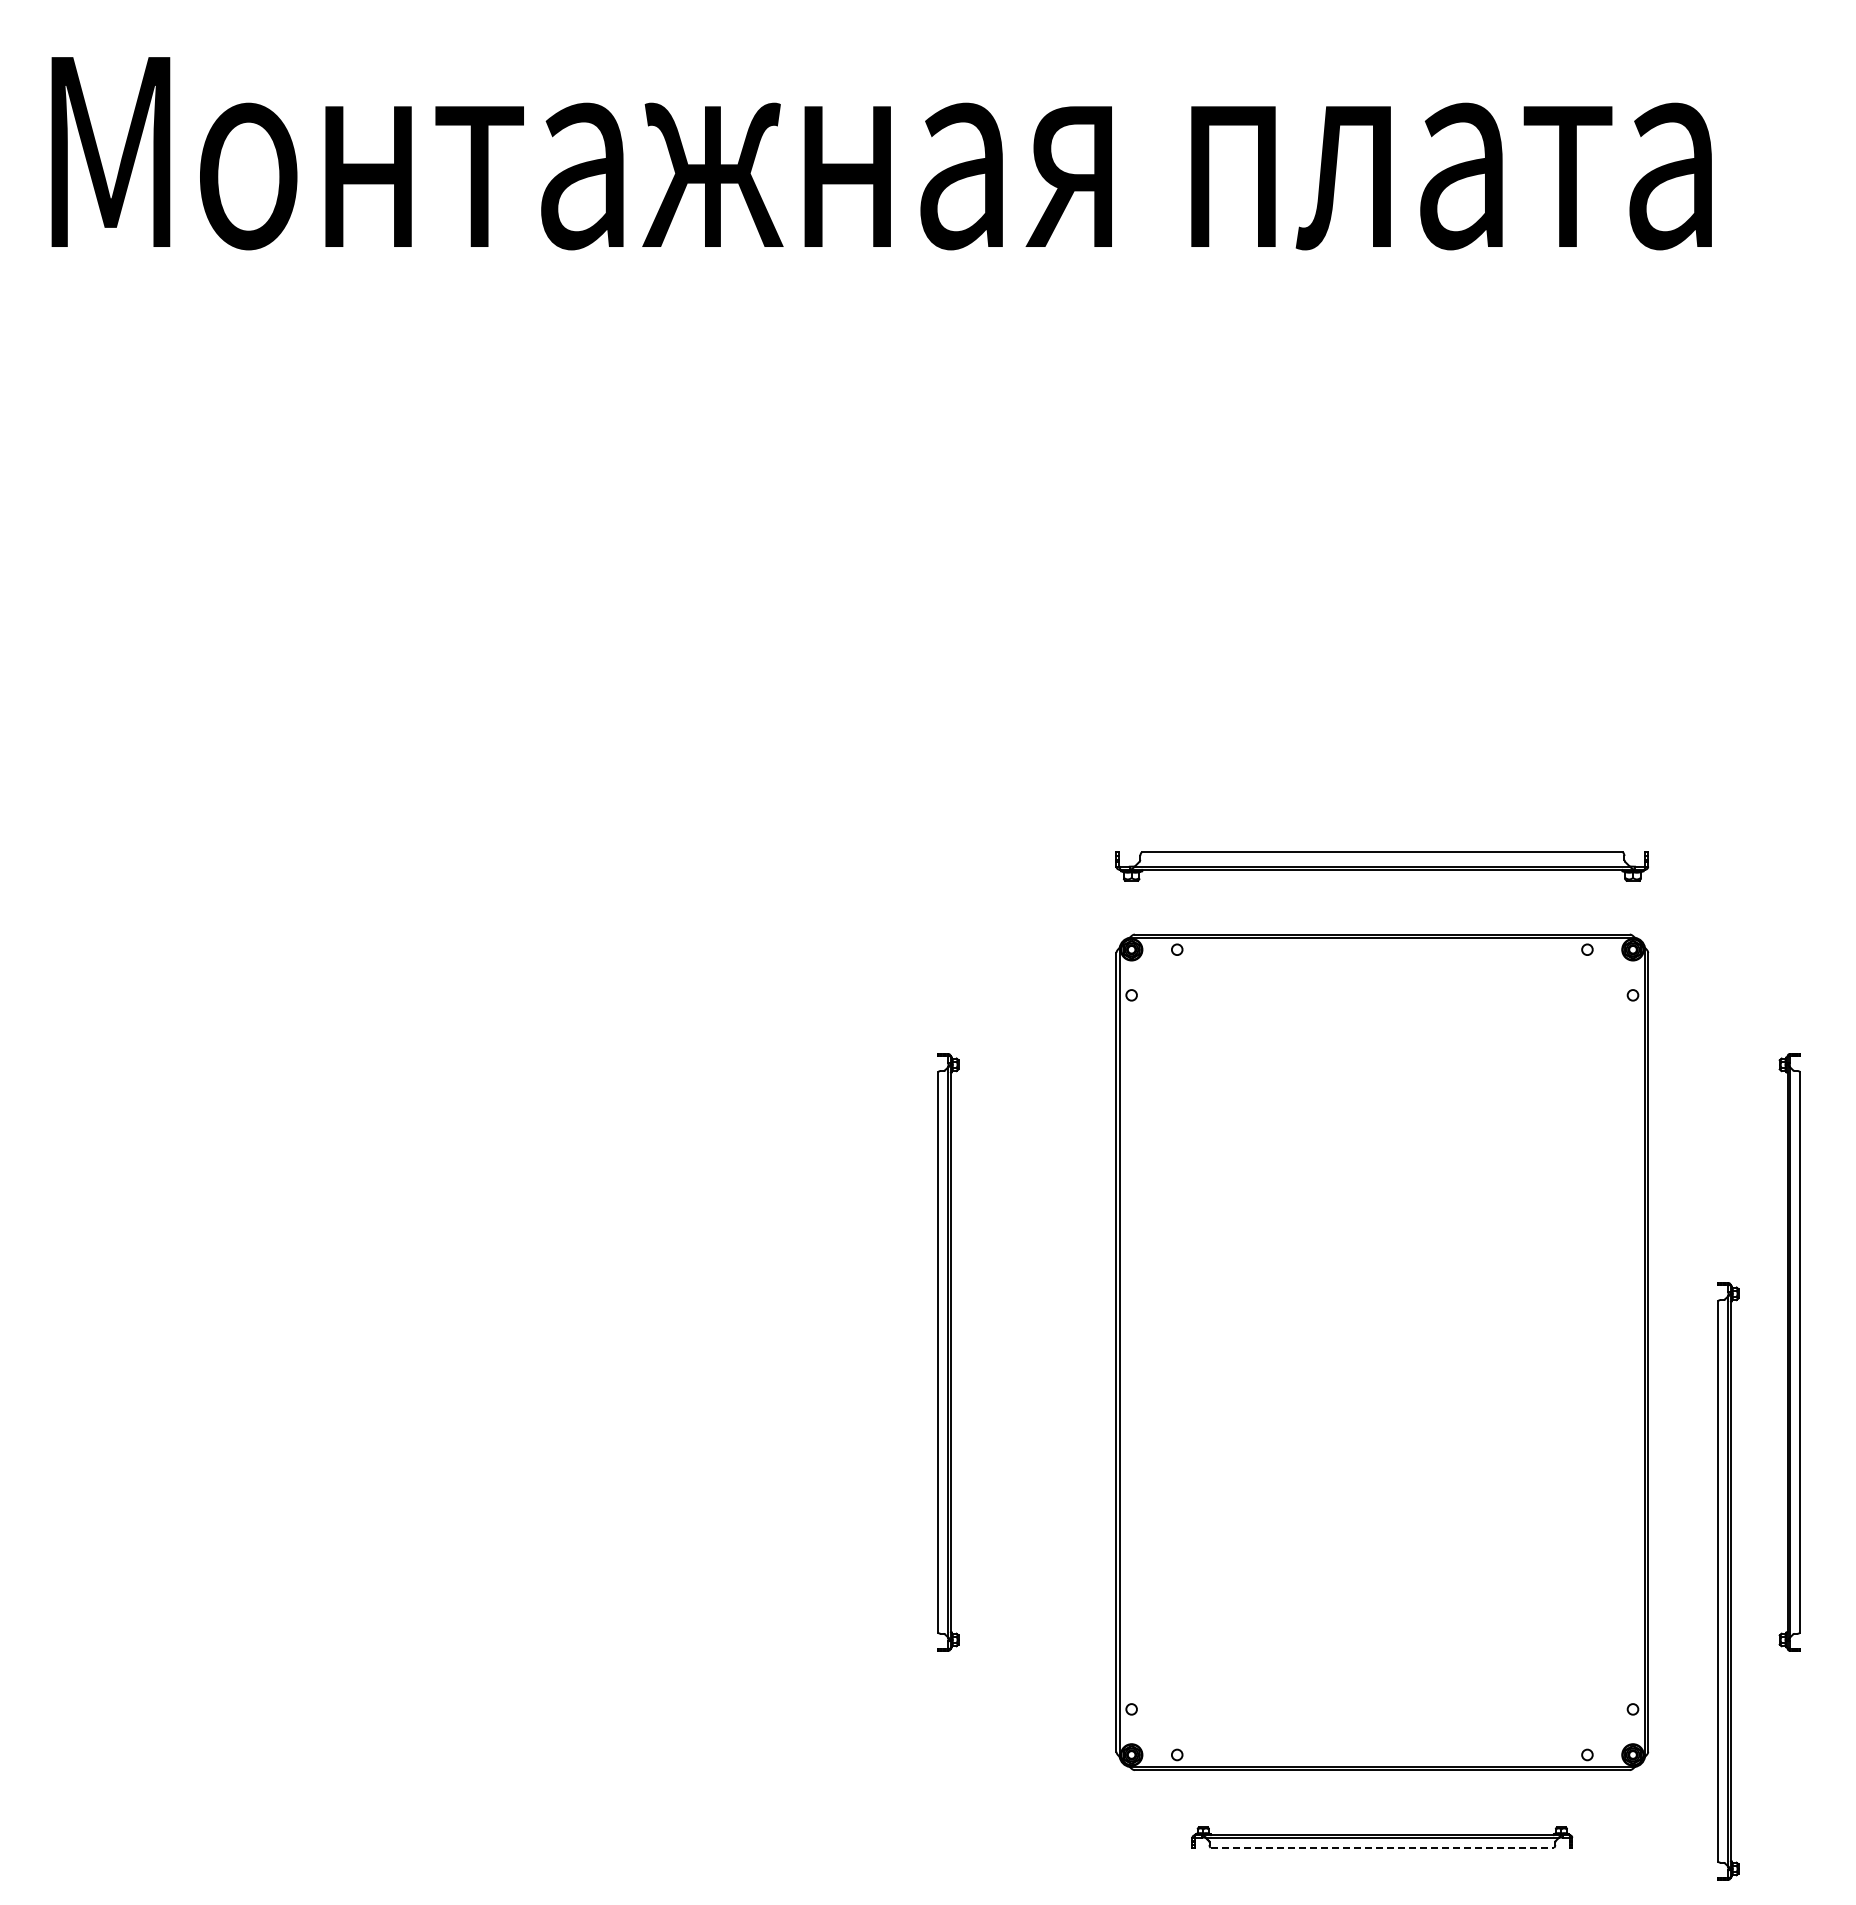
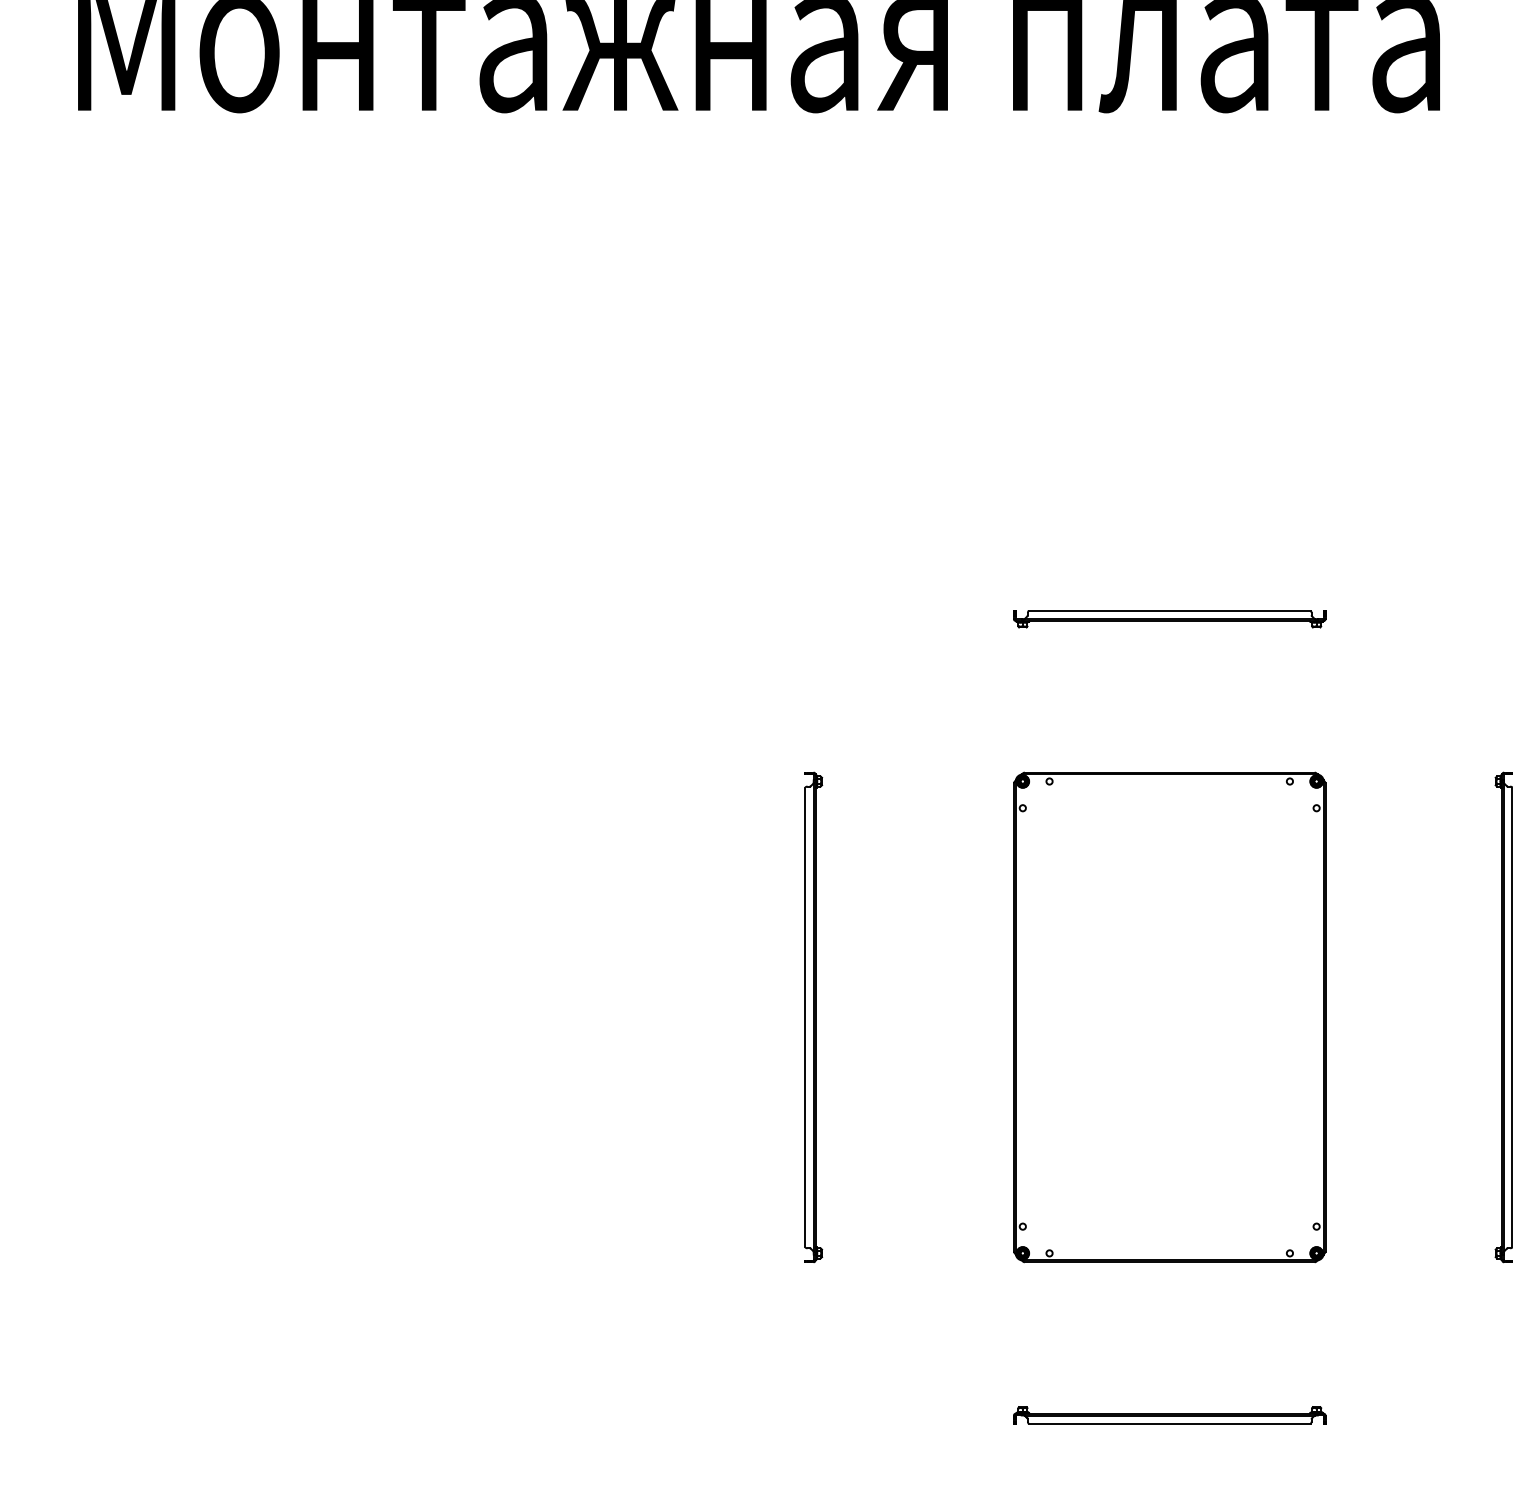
part: (1382, 867) -> (1169, 619), size x0.71
part: (1382, 1352) -> (1169, 1017), size x0.71
part: (1728, 1581) -> (1453, 1205), removed
line: (1382, 1847) -> (1169, 1423), dashed -> solid

